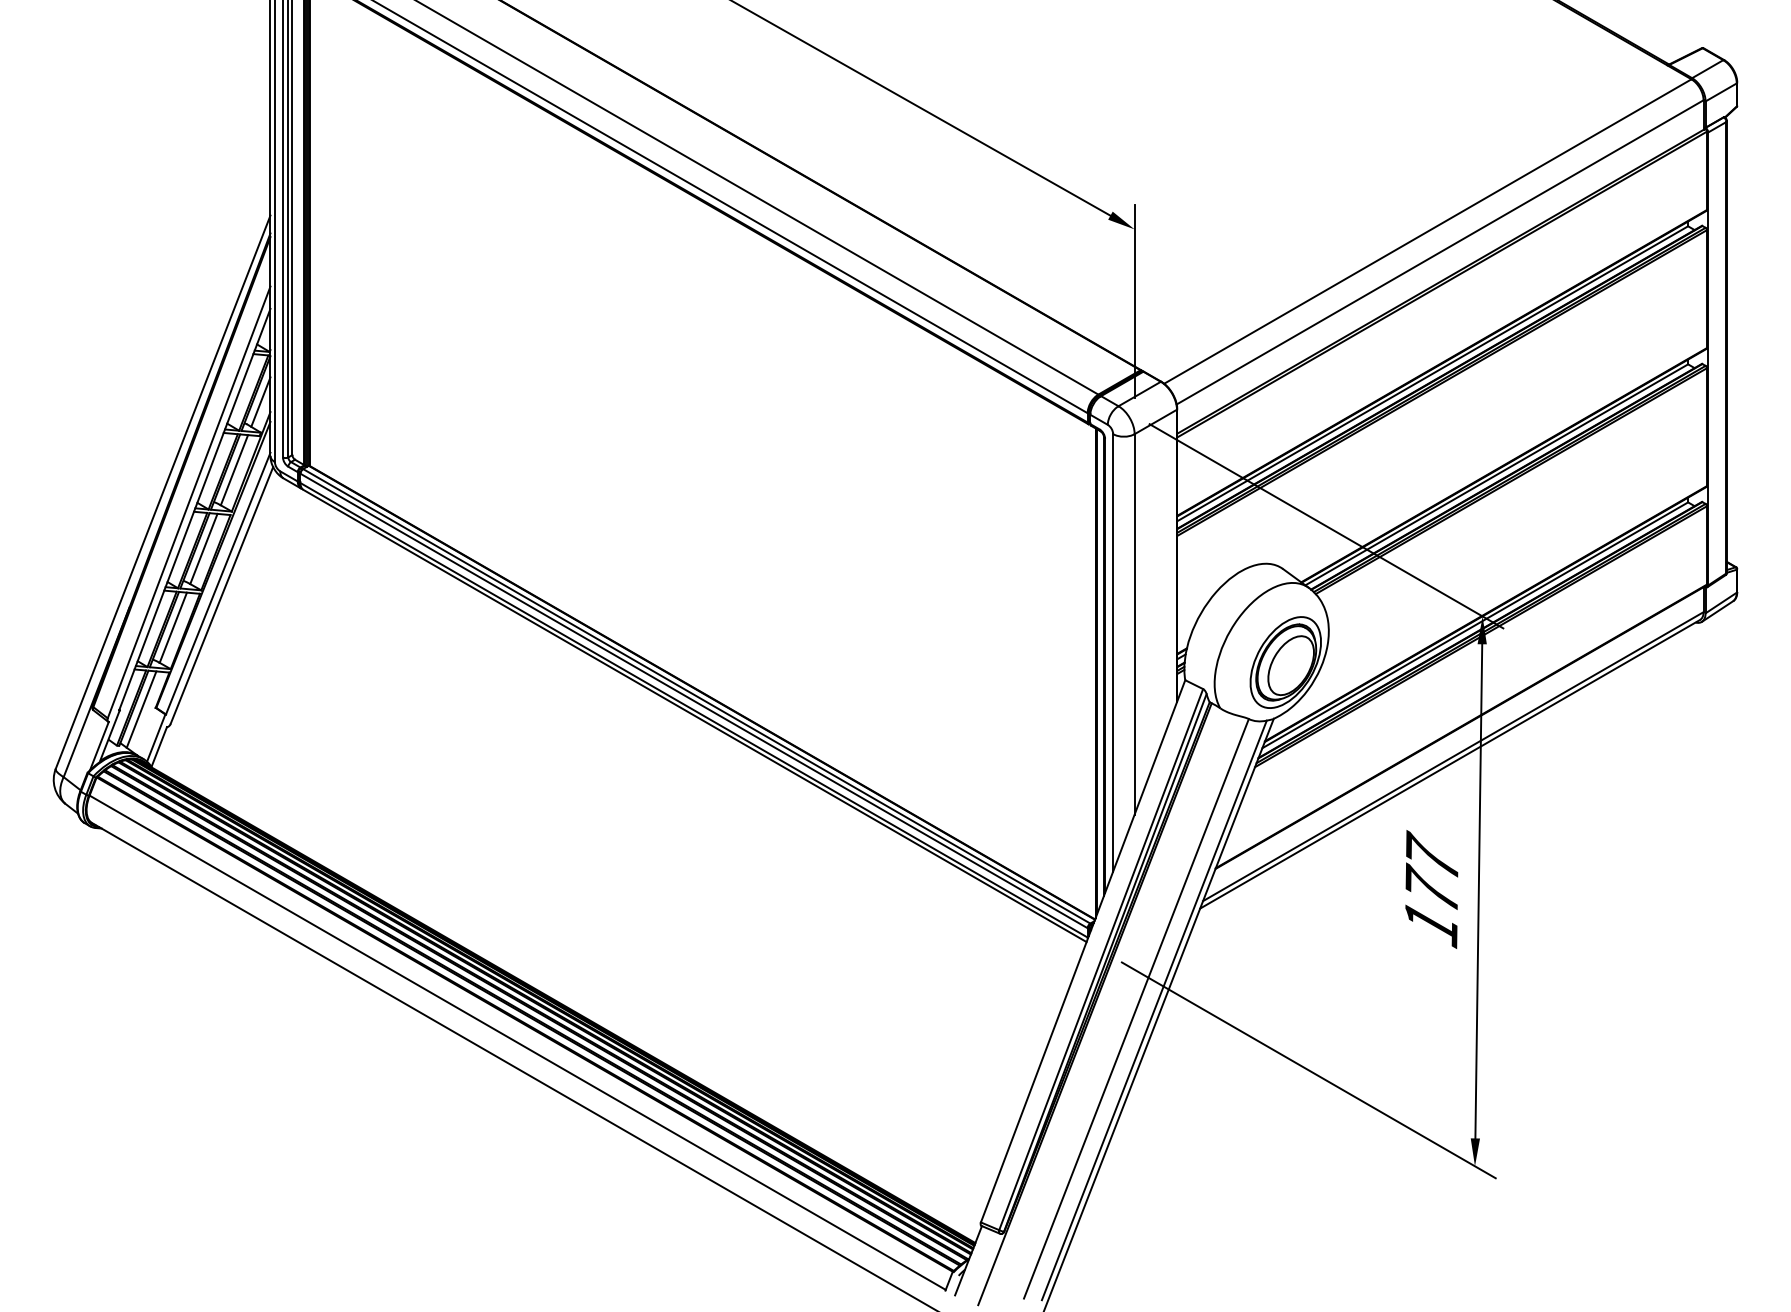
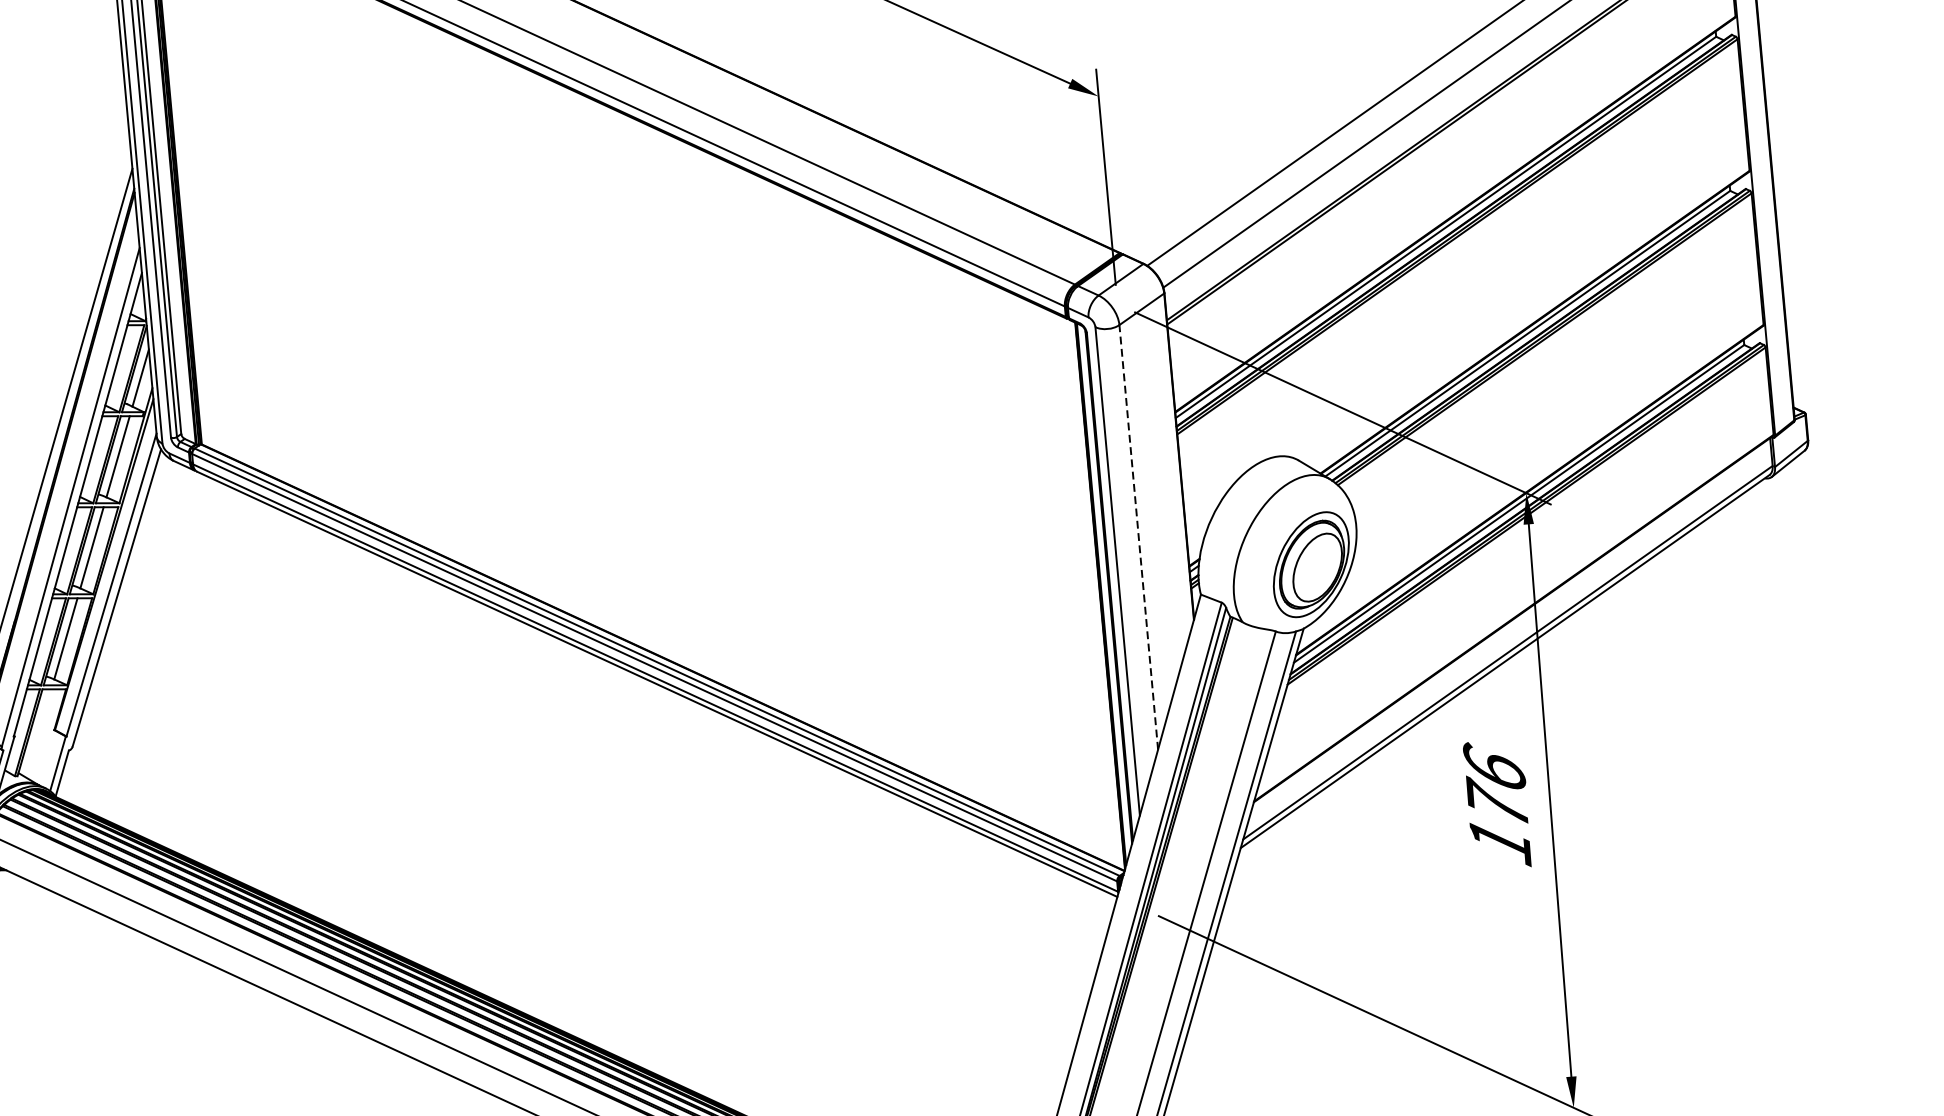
line: (1134, 623) -> (1138, 536), solid -> dashed
line: (141, 709) -> (38, 733), removed
text: (1432, 854) -> (1494, 764), 177 -> 176

